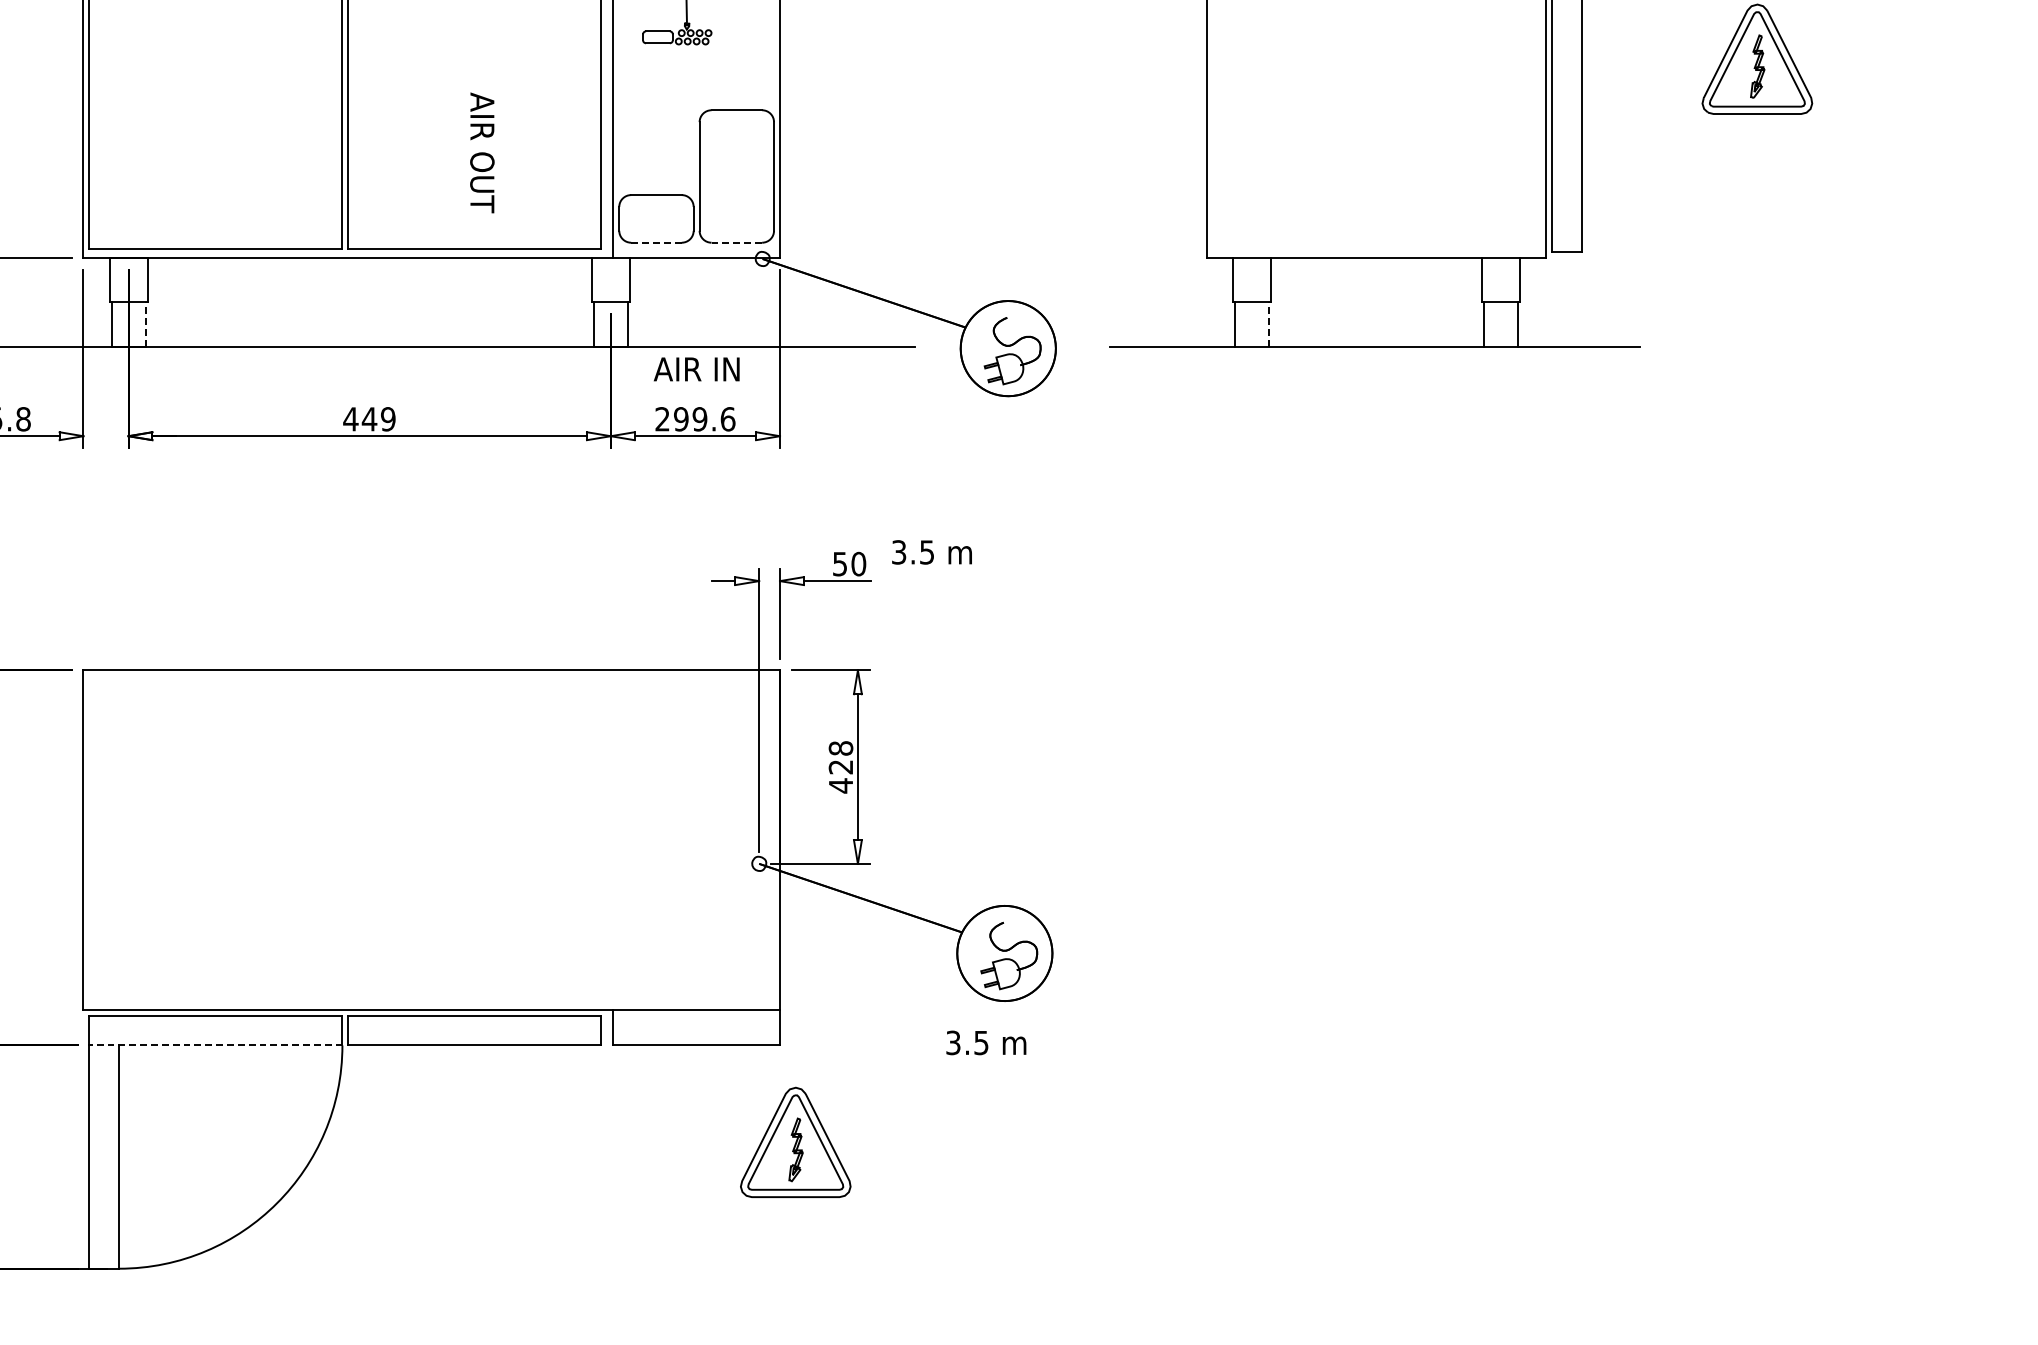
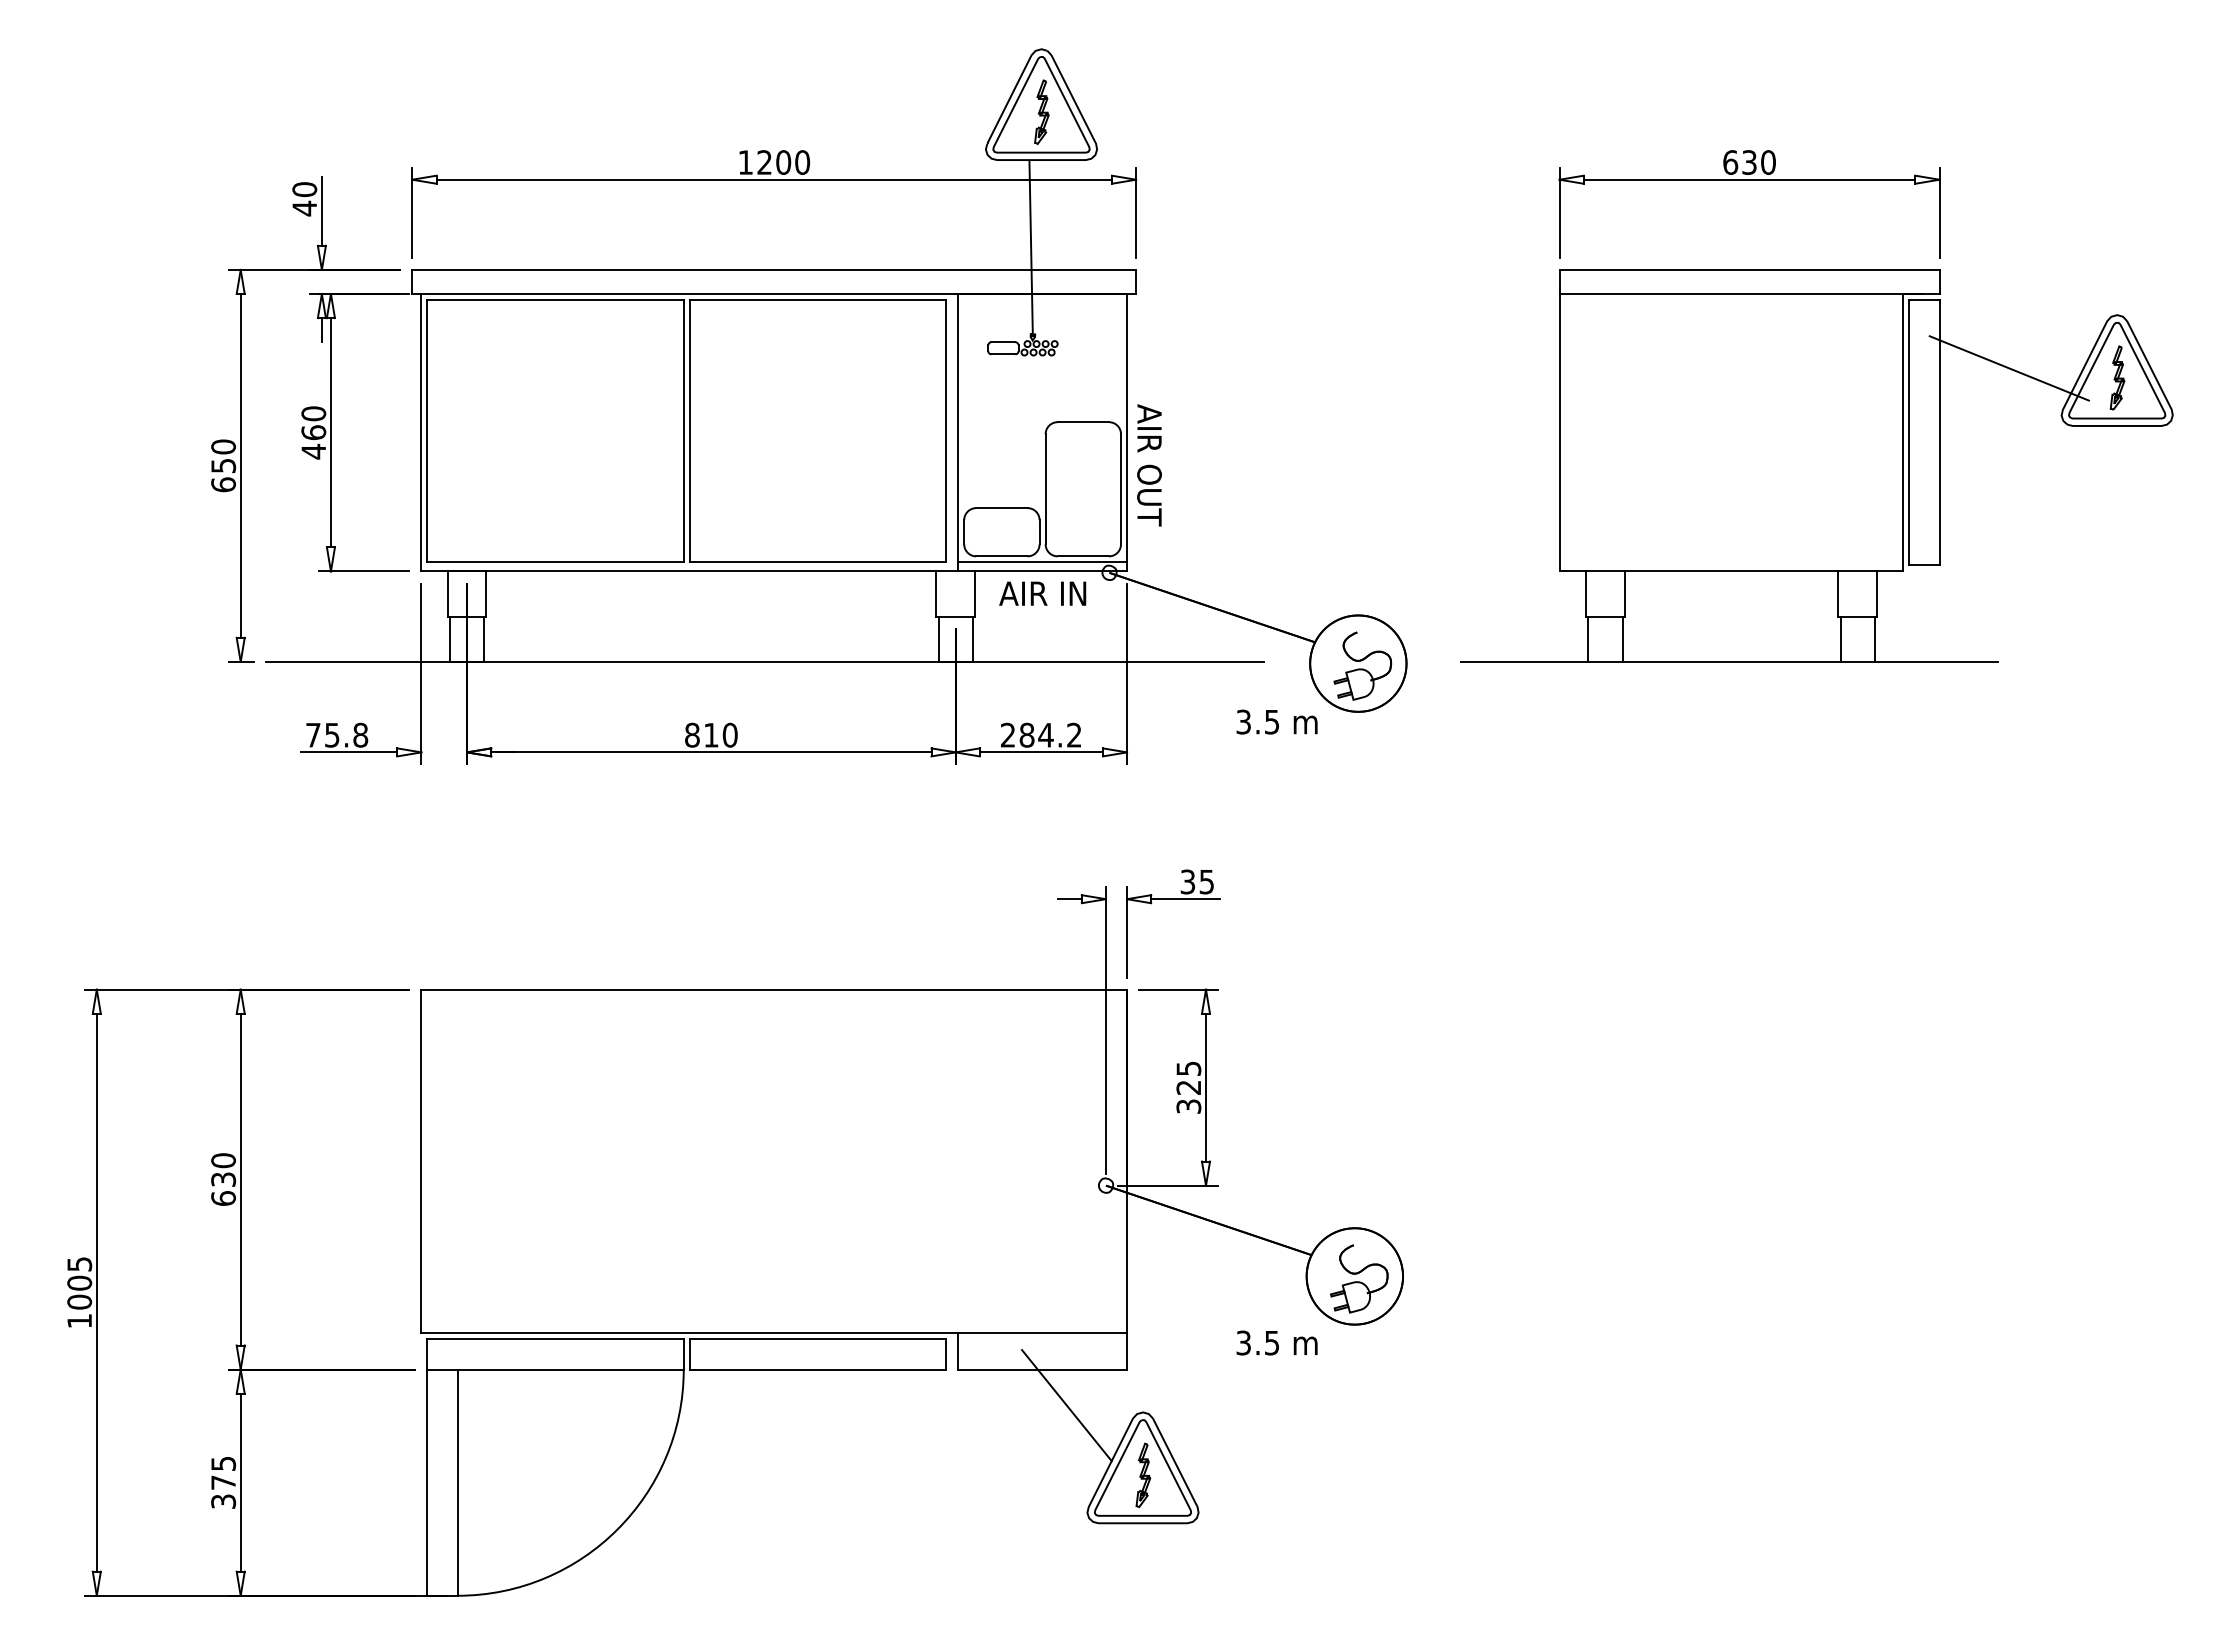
line: (1650, 57) -> (2008, 368), added
text: (482, 153) -> (1149, 465), moved
line: (656, 242) -> (1001, 556), dashed -> solid
line: (737, 242) -> (1083, 556), dashed -> solid
line: (696, 248) -> (1042, 562), added
line: (145, 324) -> (484, 639), dashed -> solid
line: (1269, 324) -> (1622, 639), dashed -> solid
text: (696, 369) -> (1042, 593), moved
text: (368, 418) -> (710, 734), 449 -> 810
text: (704, 418) -> (1050, 734), 299.6 -> 284.2
text: (931, 551) -> (1276, 721), moved
text: (849, 563) -> (1197, 881), 50 -> 35
text: (840, 766) -> (1188, 1087), 428 -> 325
text: (985, 1042) -> (1276, 1342), moved
line: (215, 1045) -> (555, 1369), dashed -> solid
line: (720, 1080) -> (1066, 1405), added

